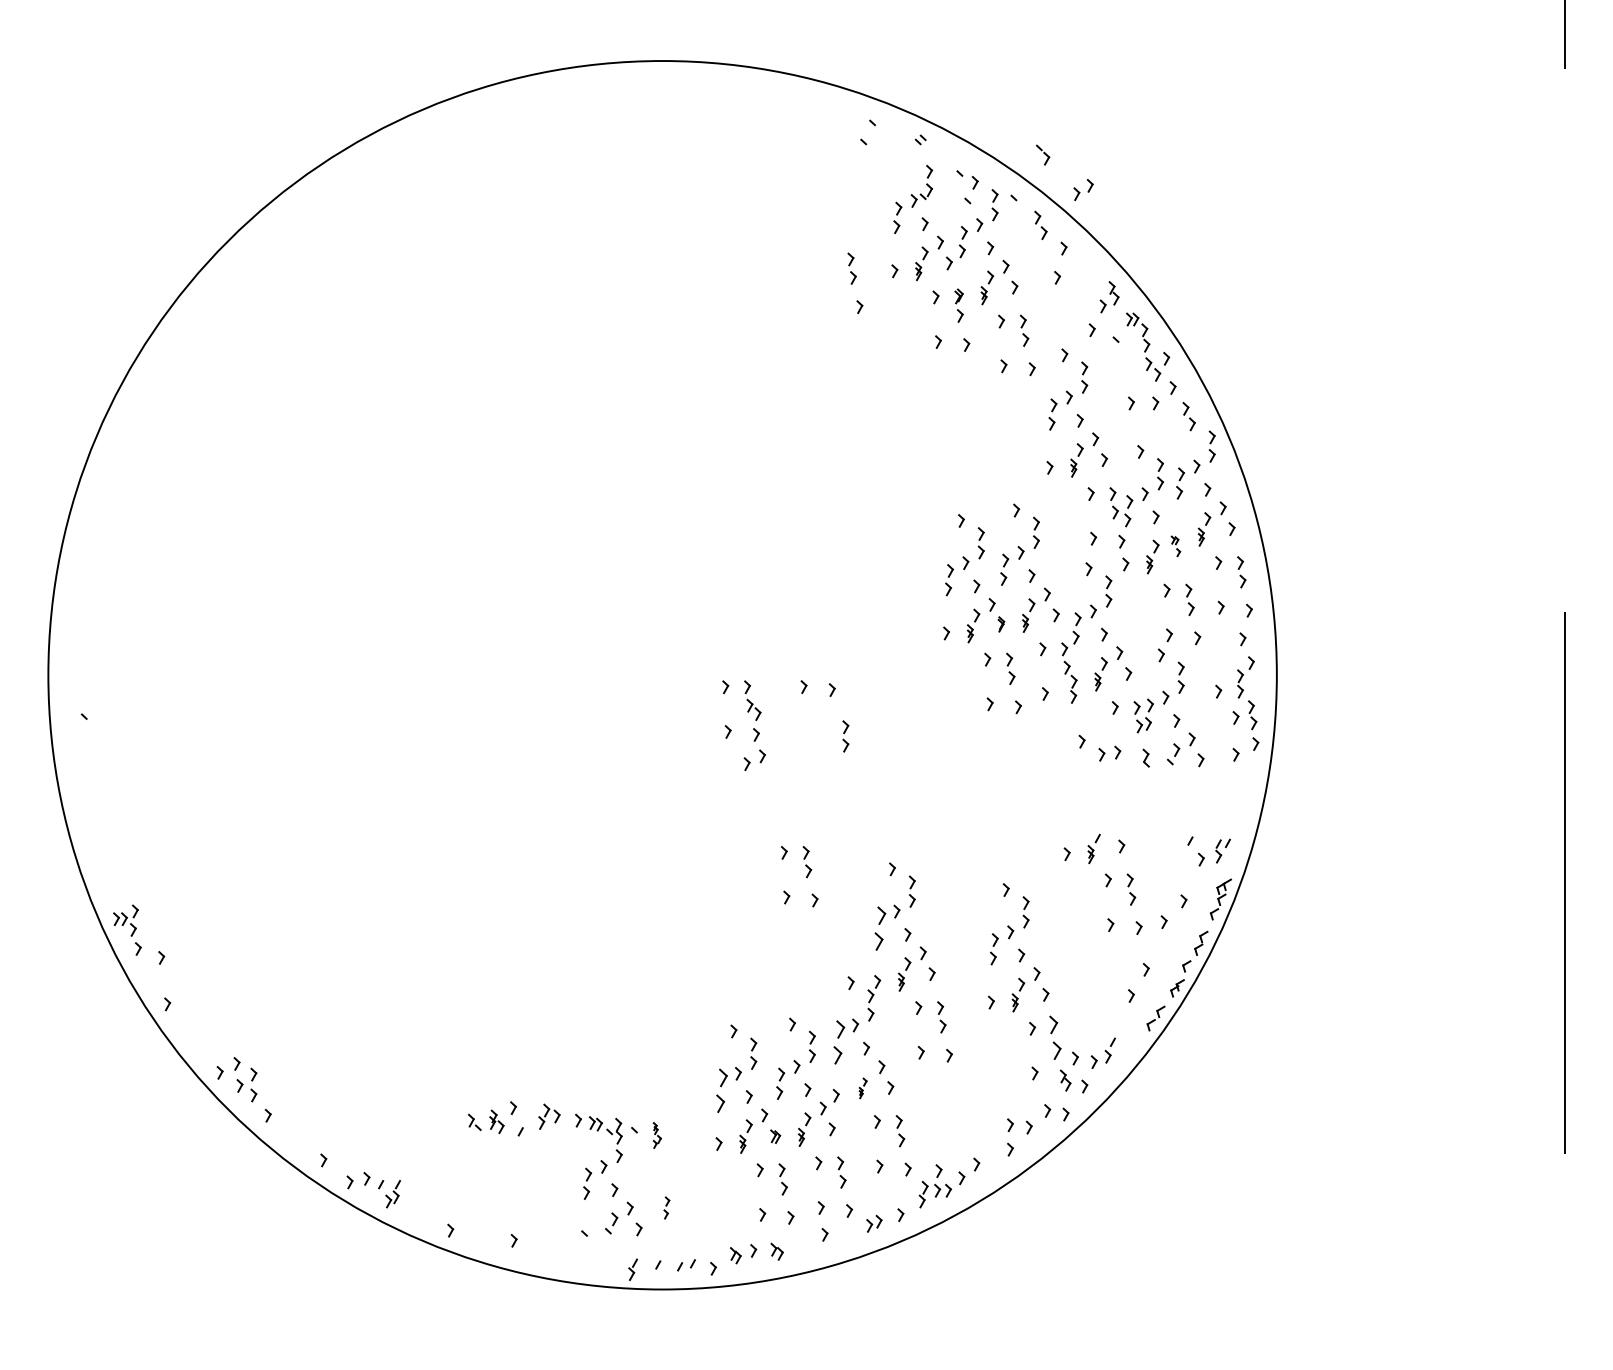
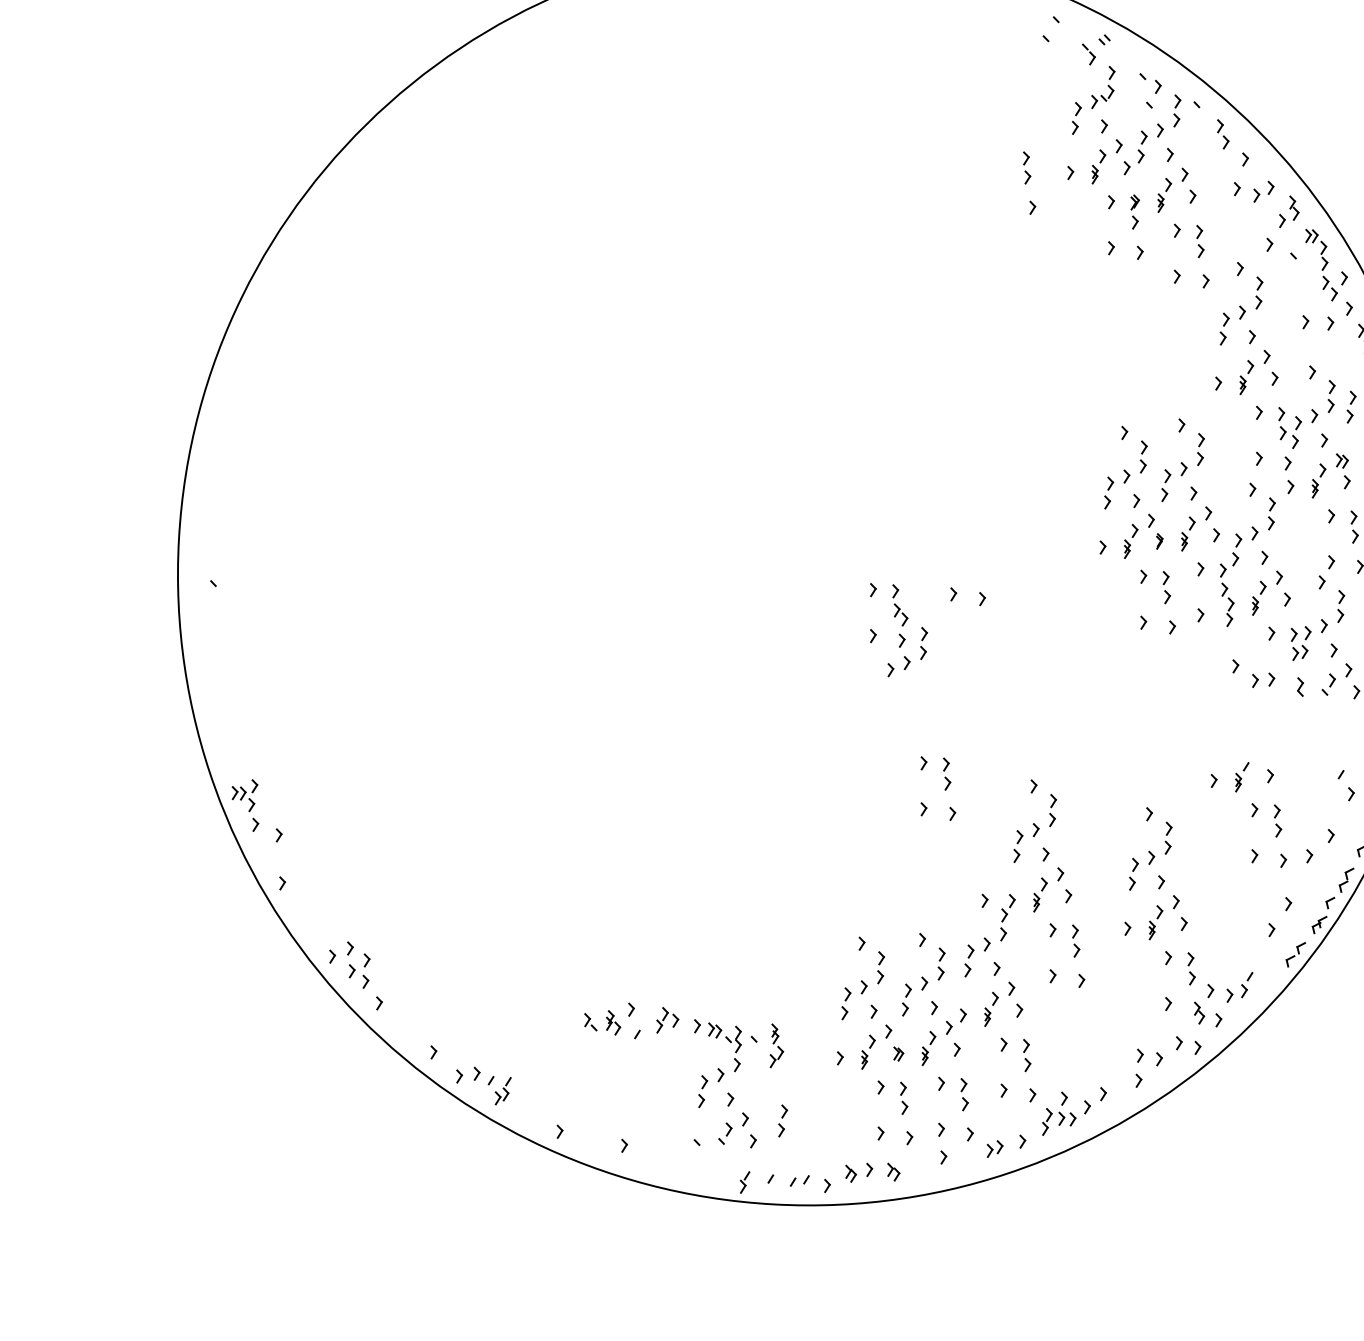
part: (1043, 154) -> (1089, 54), moved
part: (1083, 190) -> (1263, 192), moved
part: (1175, 546) -> (1342, 471), size x1.67
part: (845, 736) -> (923, 643), moved
part: (880, 928) -> (1018, 846), size x0.71
part: (1055, 1038) -> (1191, 969), size x0.71
part: (838, 1042) -> (968, 961), size x0.71
part: (862, 1088) -> (990, 1009), size x1.67
part: (721, 1090) -> (845, 1003), size x0.71
part: (657, 1135) -> (777, 1046), size x1.67
part: (666, 1207) -> (782, 1120), size x1.43

